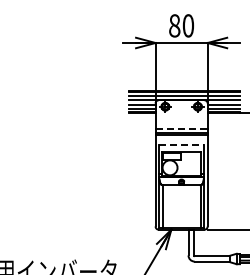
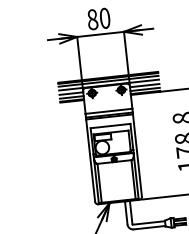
line: (182, 128) -> (109, 111), dashed -> solid
line: (182, 145) -> (111, 126), dashed -> solid

